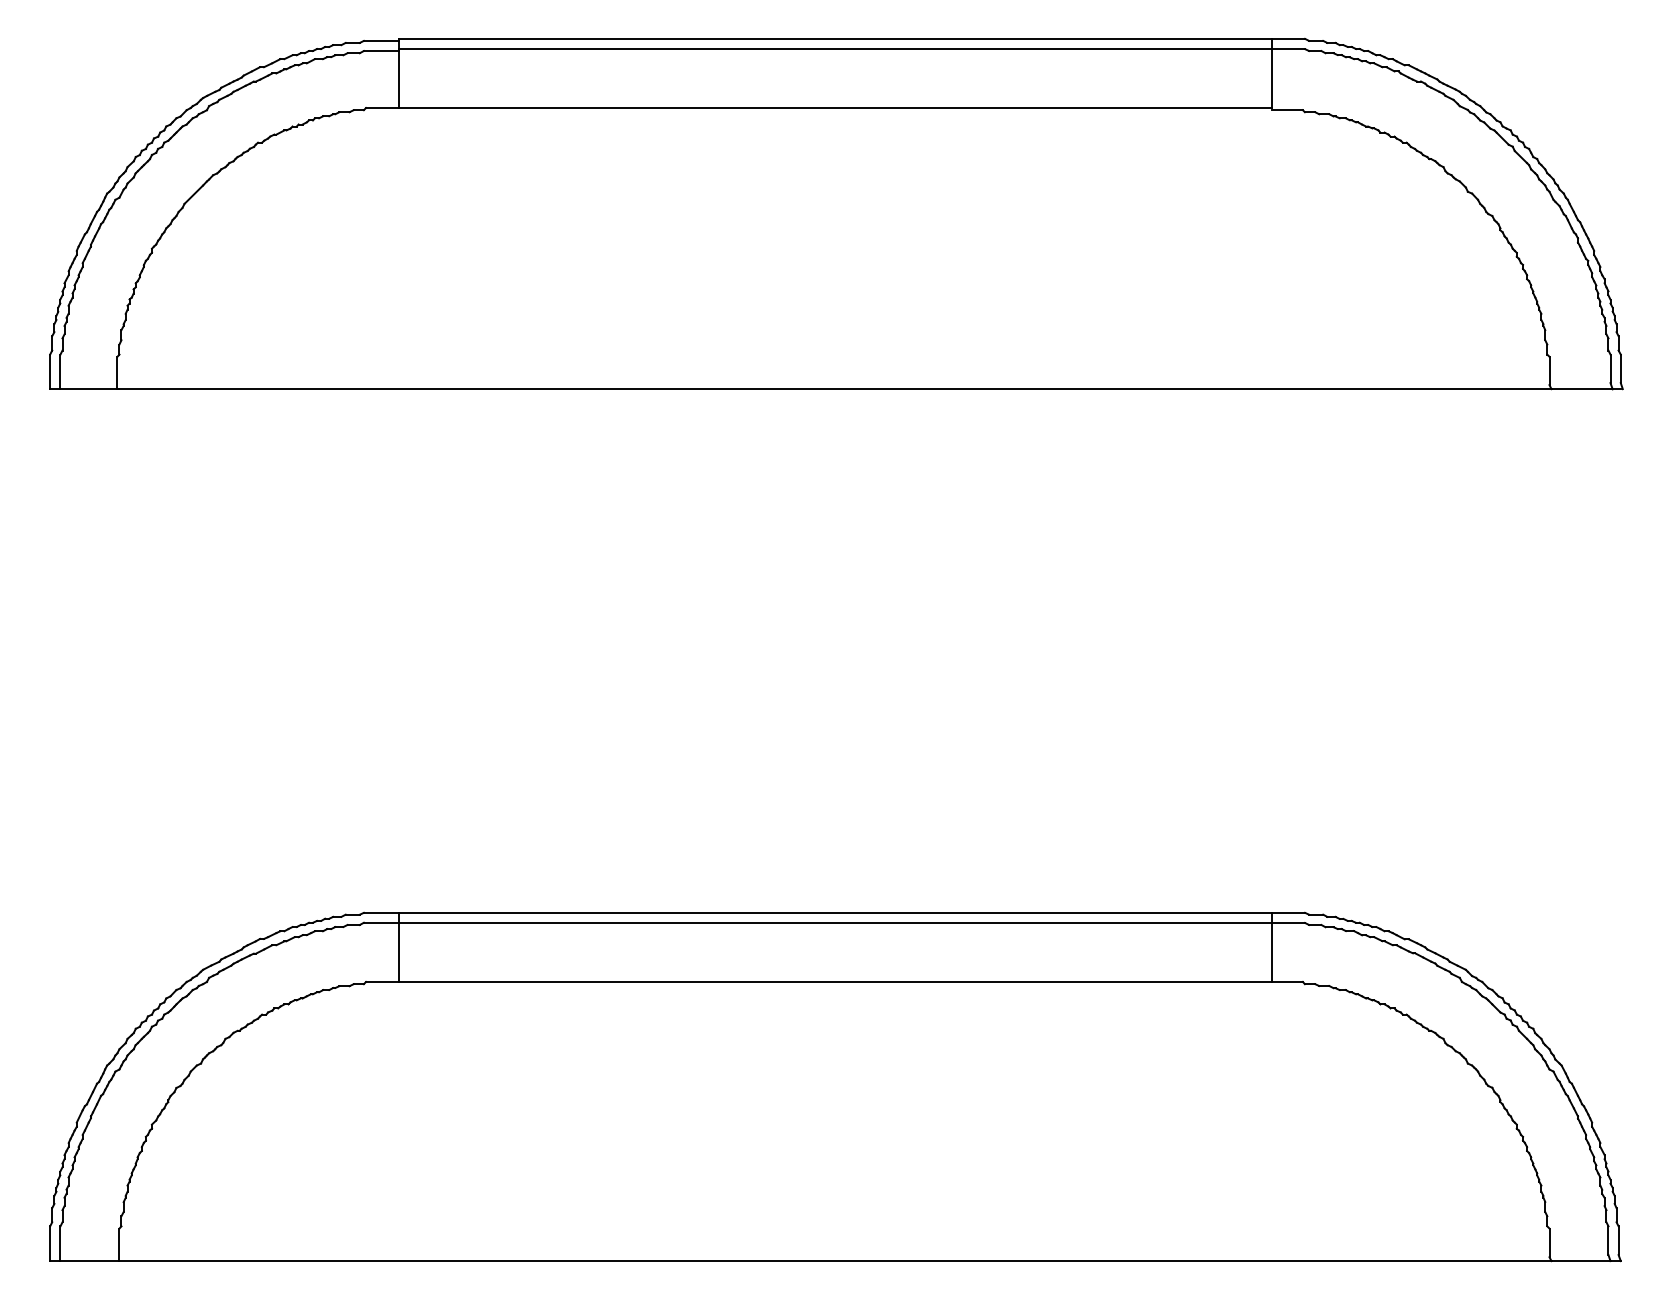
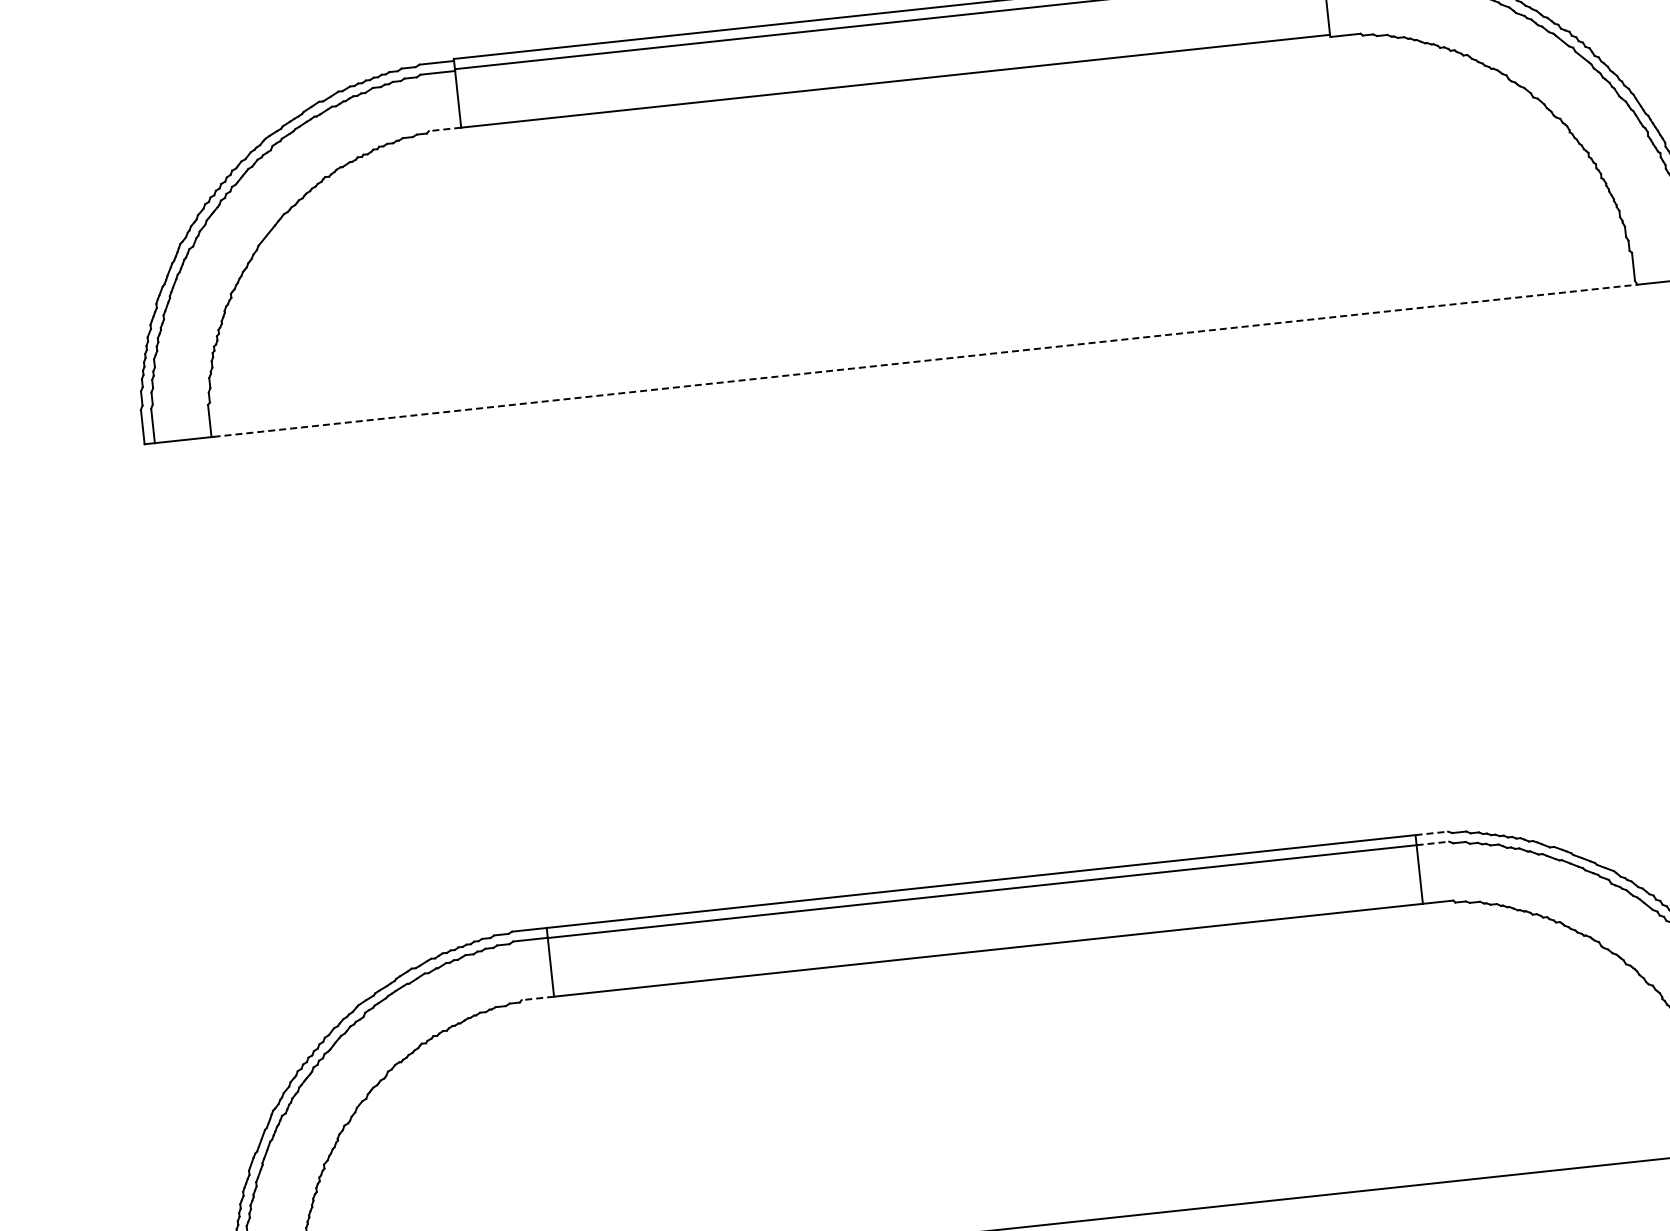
line: (381, 108) -> (444, 129), solid -> dashed
line: (836, 389) -> (926, 361), solid -> dashed
line: (1289, 912) -> (1432, 832), solid -> dashed
line: (1289, 922) -> (1433, 842), solid -> dashed
line: (381, 981) -> (537, 998), solid -> dashed

